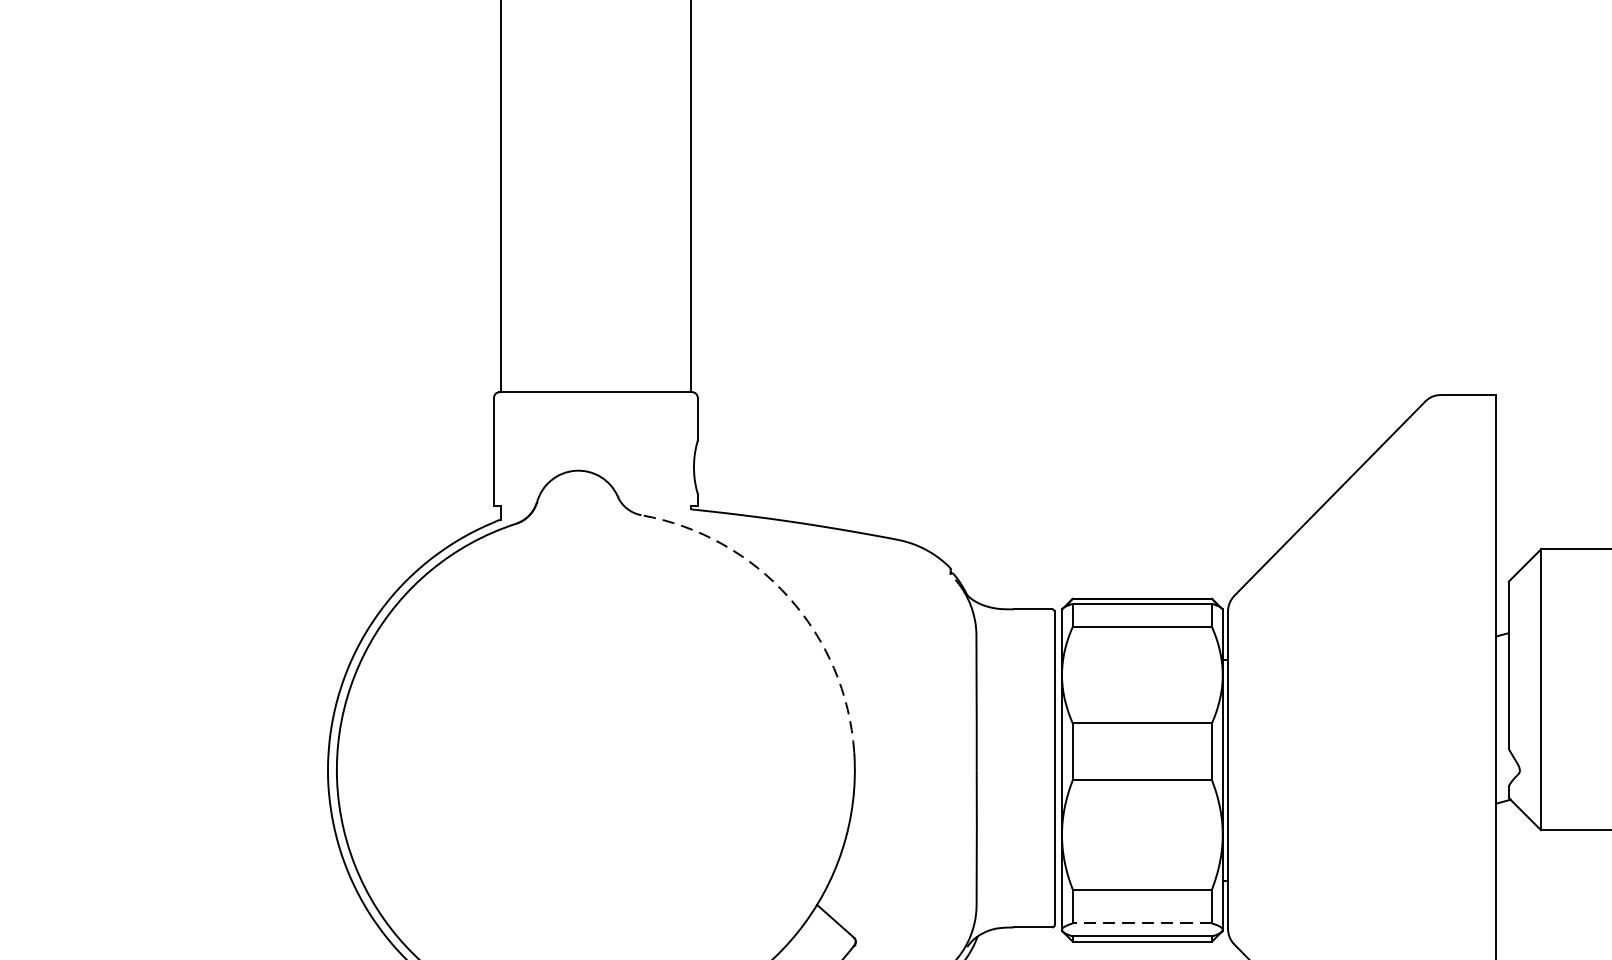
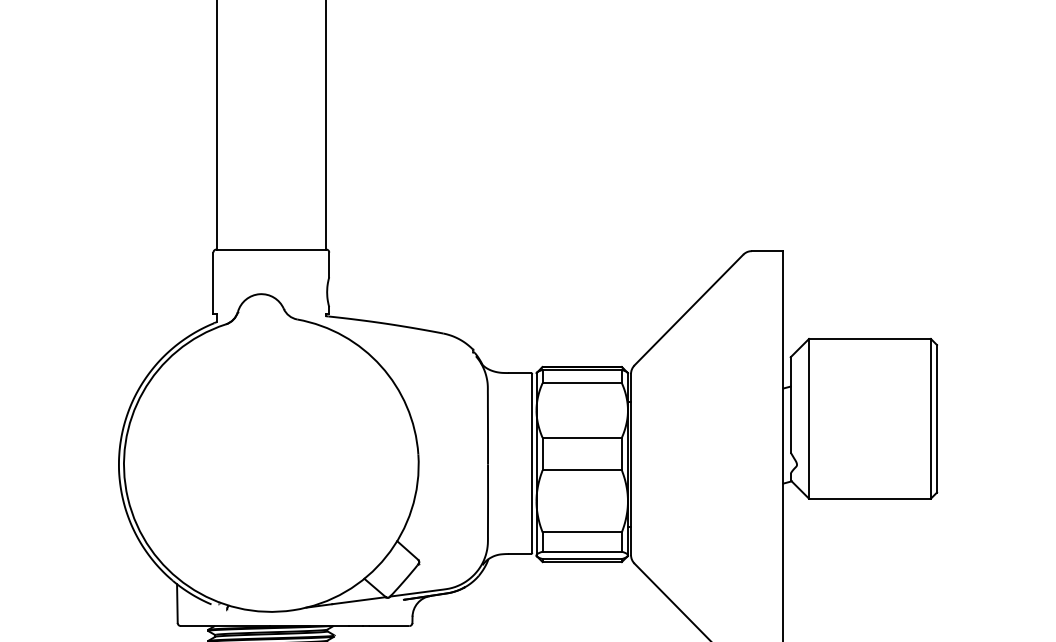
arc: (789, 597) -> (381, 366), dashed -> solid
line: (1142, 923) -> (582, 551), dashed -> solid

